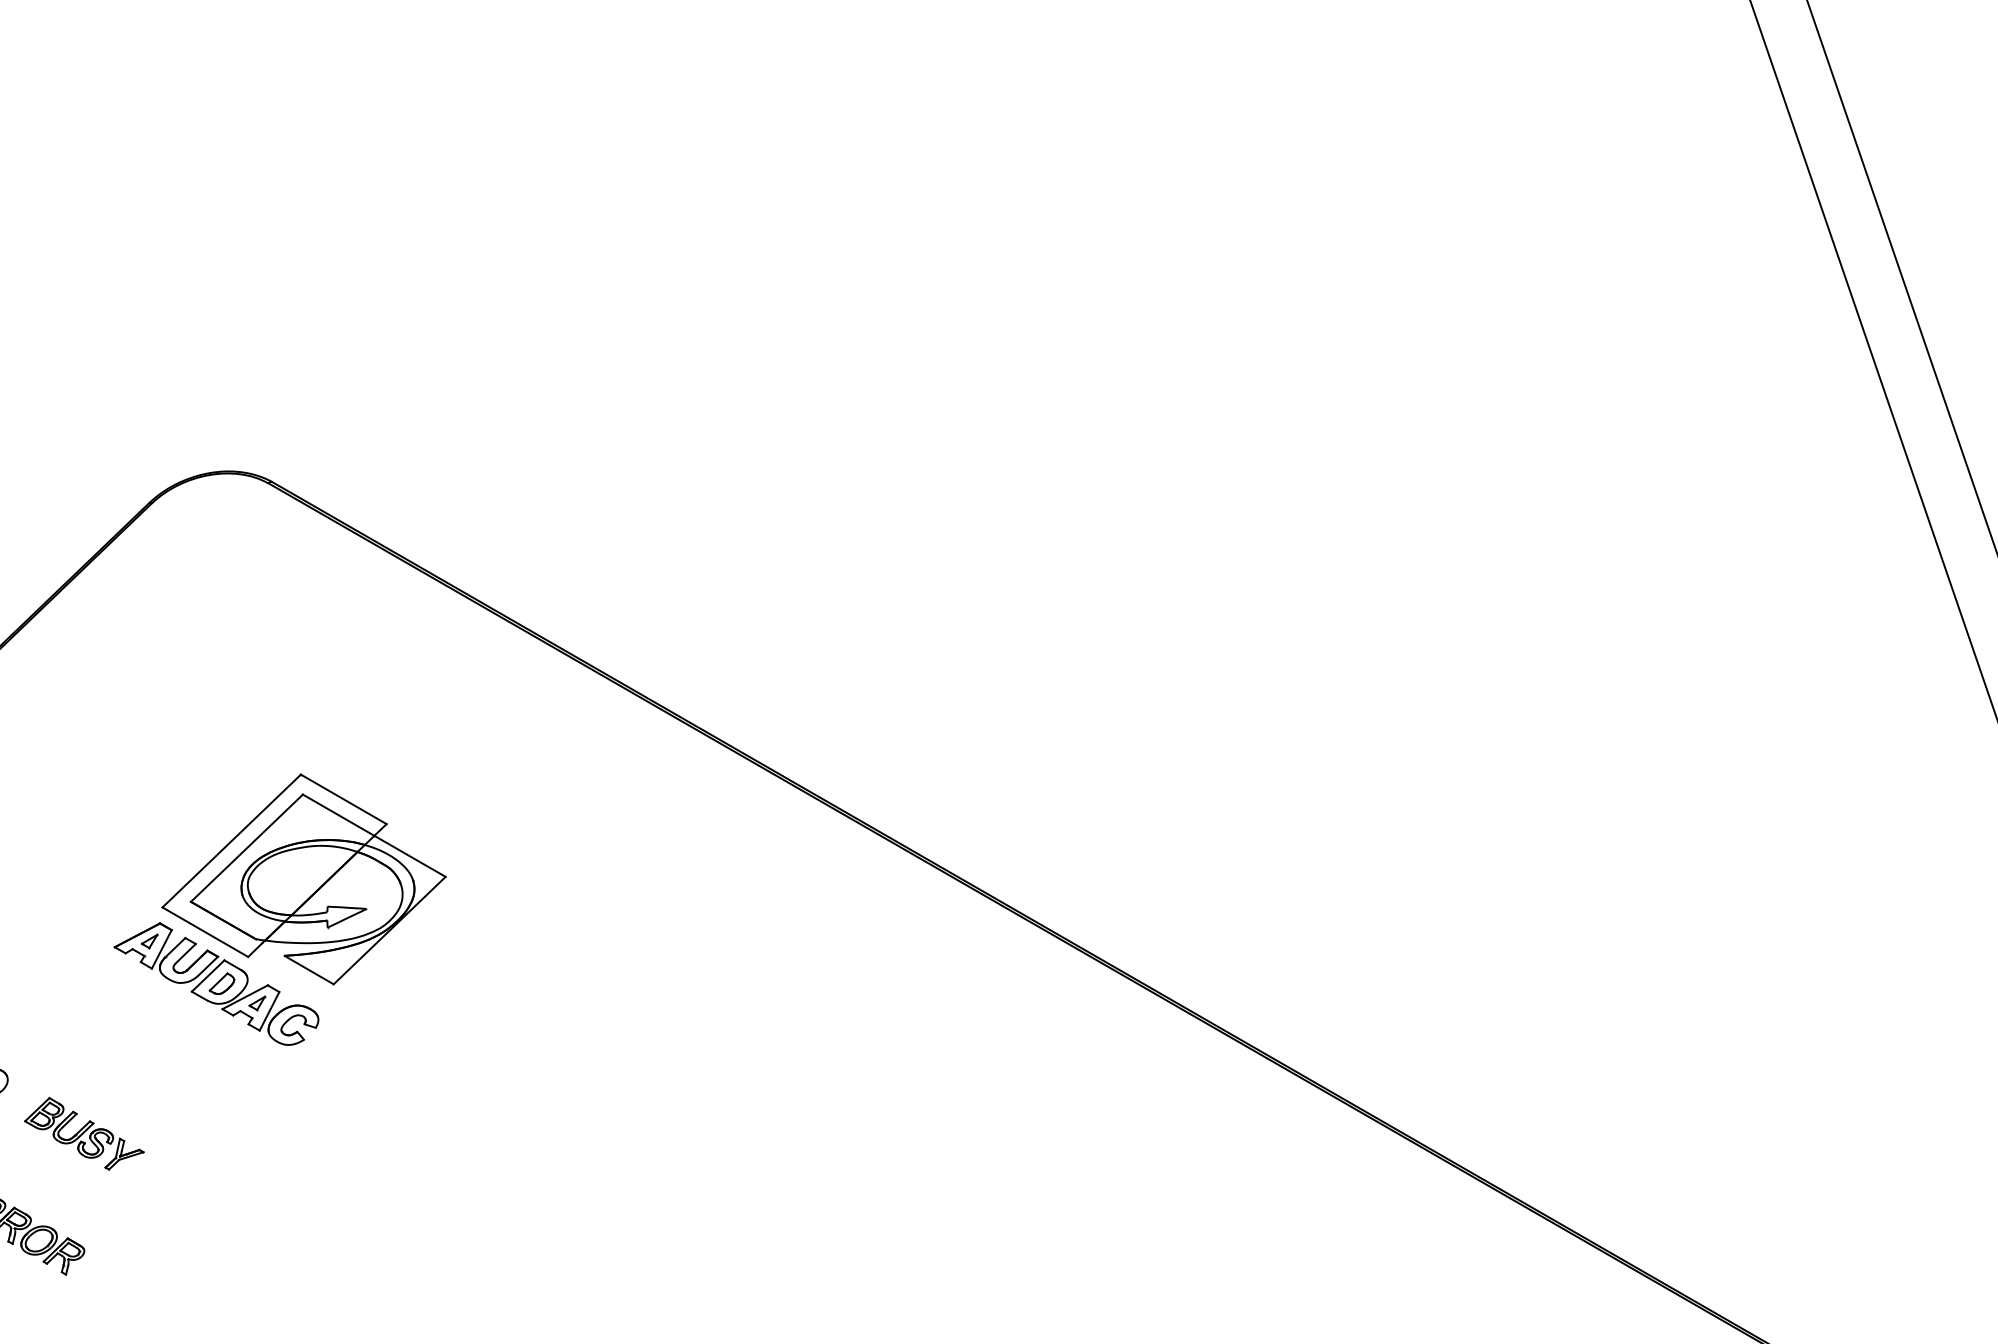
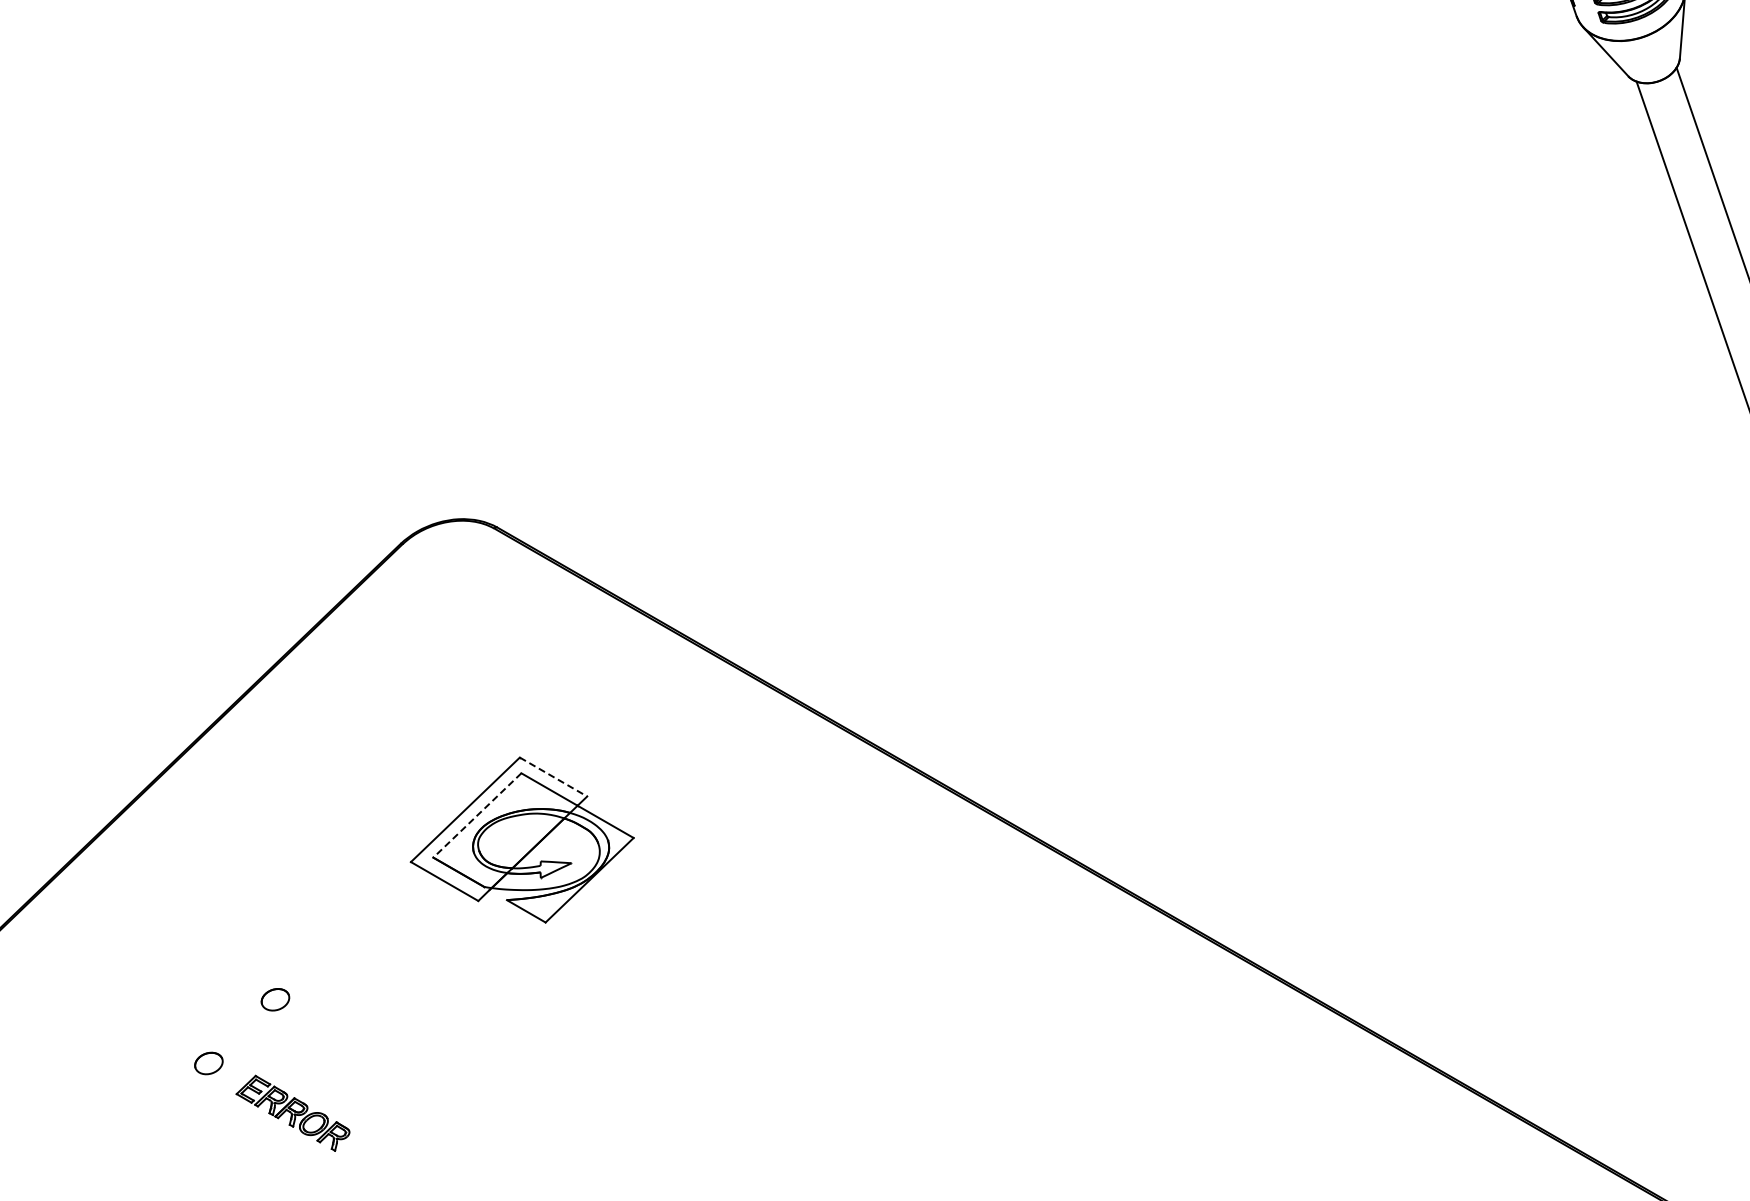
line: (343, 799) -> (553, 777), solid -> dashed
line: (247, 848) -> (477, 815), solid -> dashed
part: (216, 984) -> (453, 922), removed
part: (84, 1133) -> (349, 1039), removed

